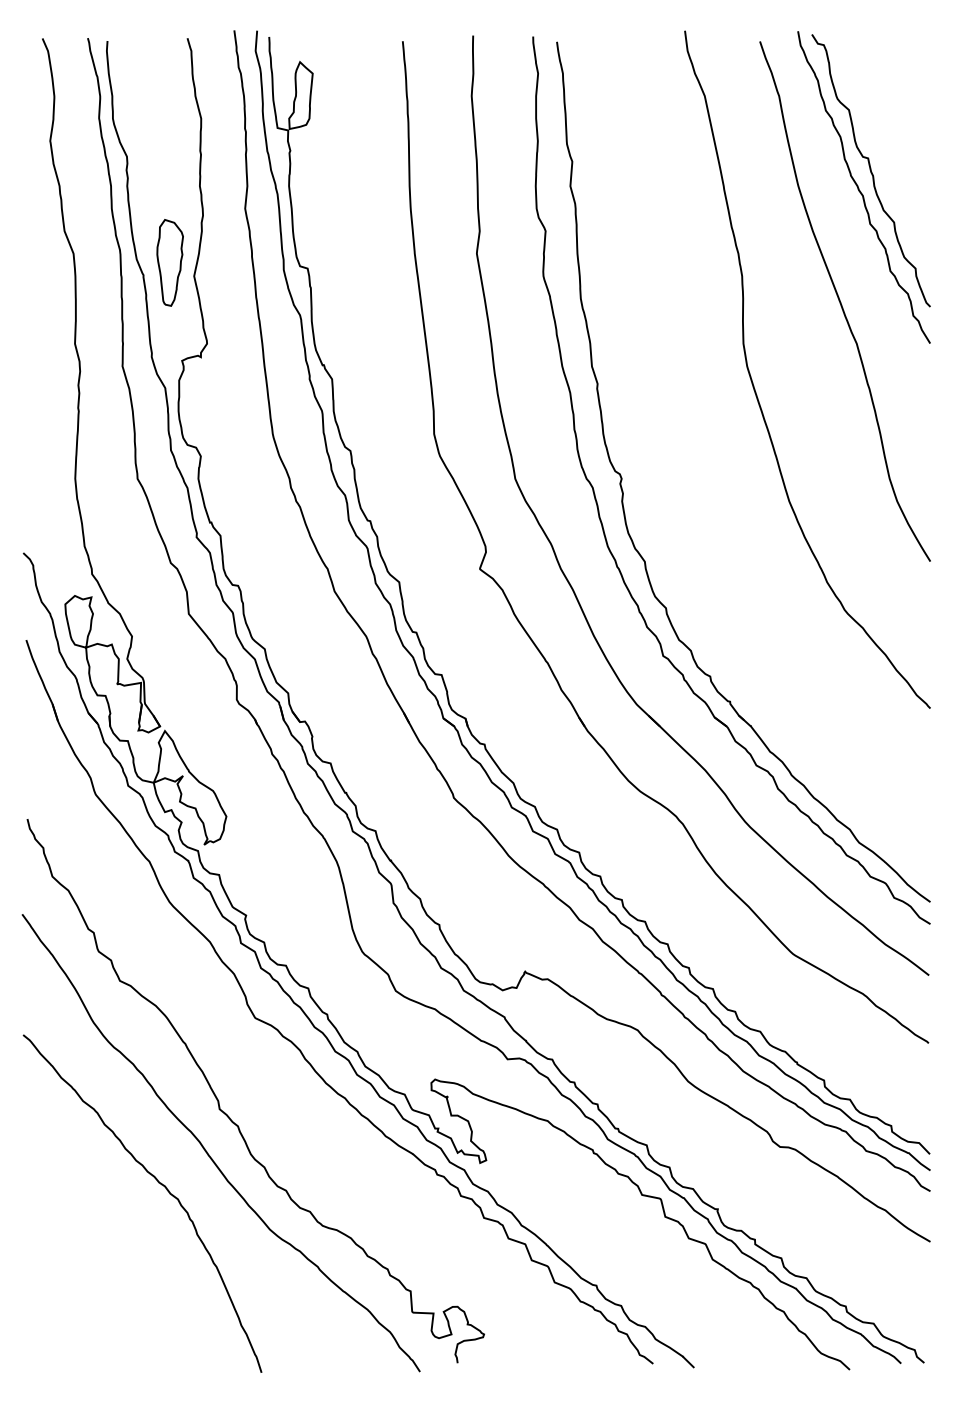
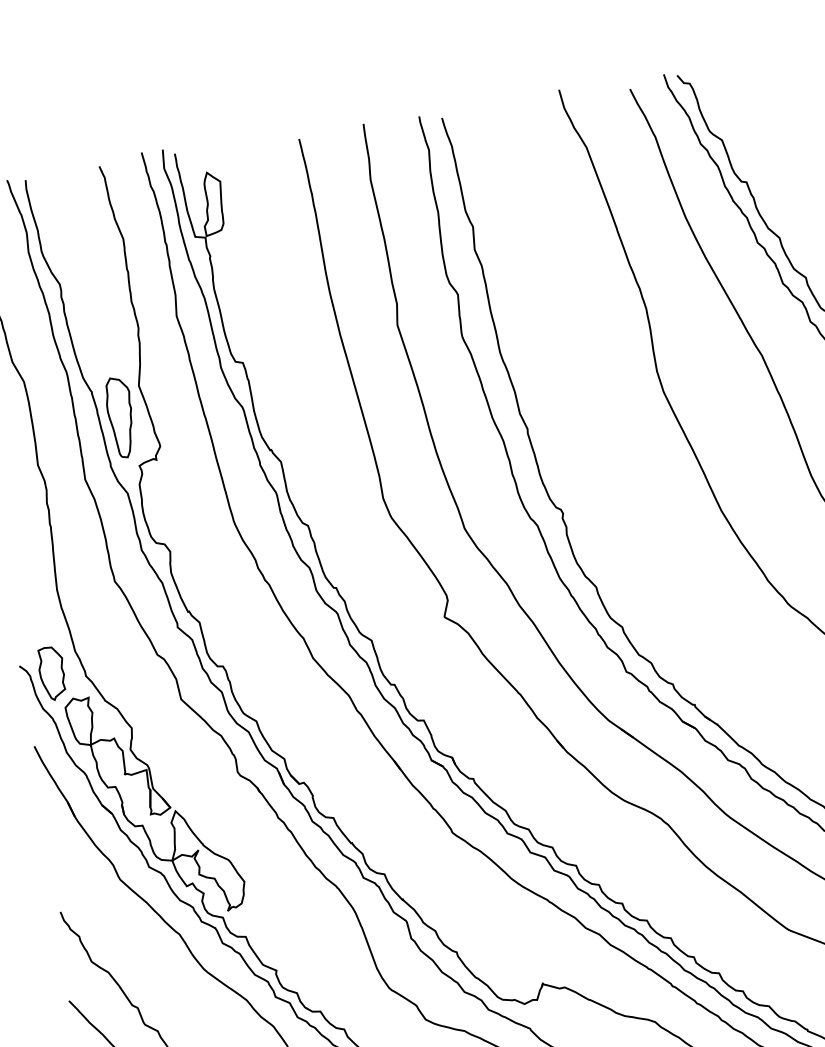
part: (169, 262) -> (120, 417), moved
part: (56, 566) -> (51, 673), added

